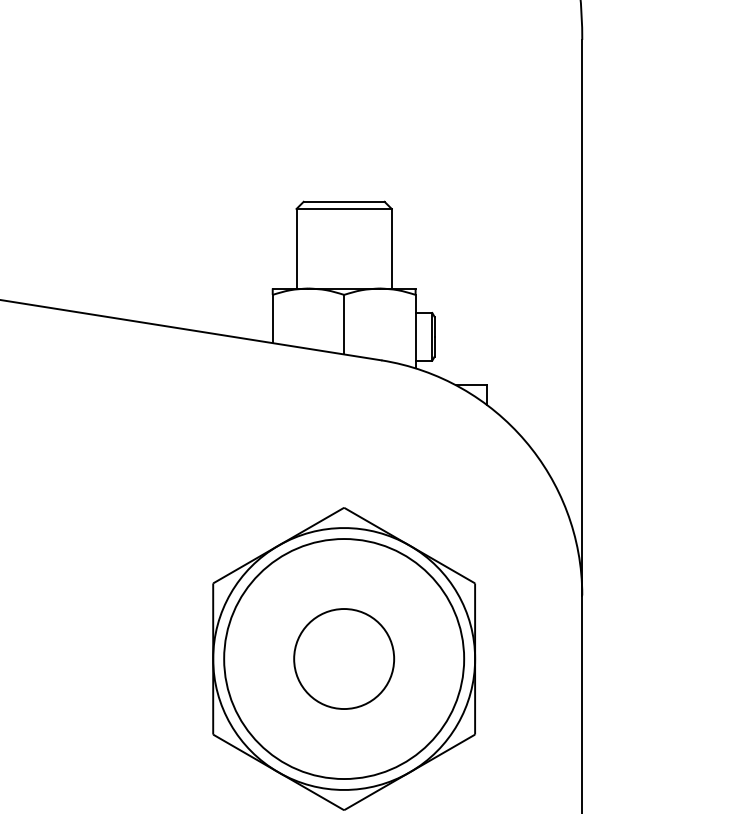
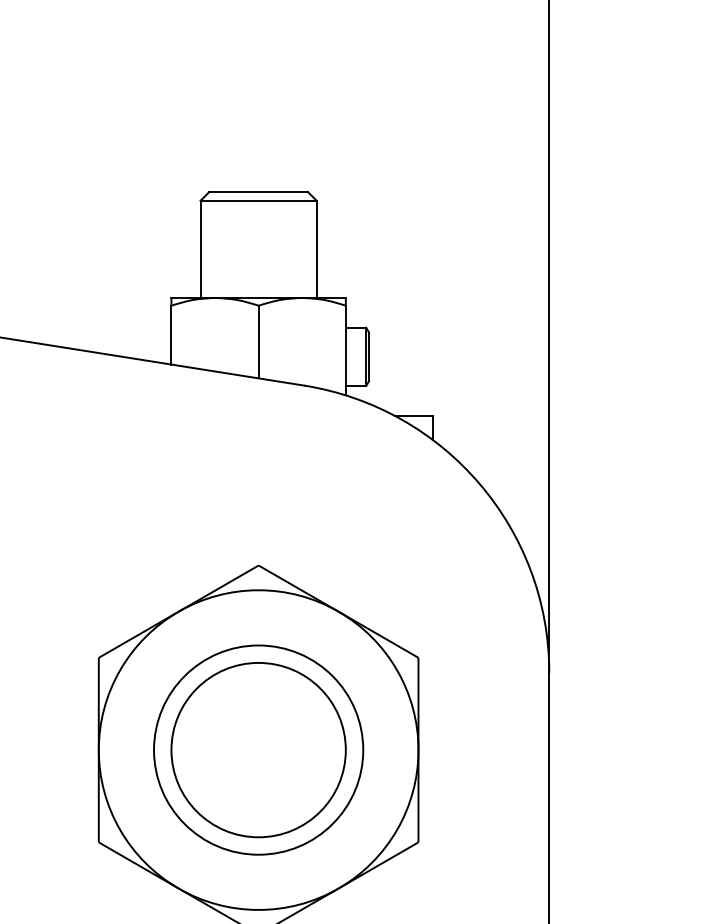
circle: (343, 658) -> (257, 749), size x0.71
circle: (343, 658) -> (257, 749), size x1.43

